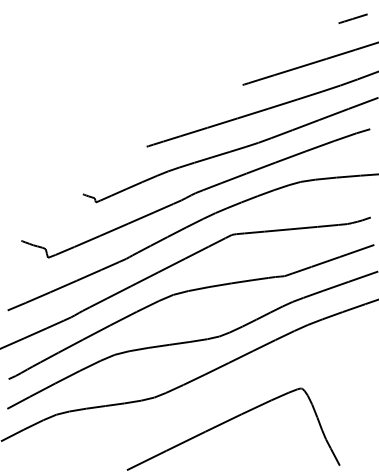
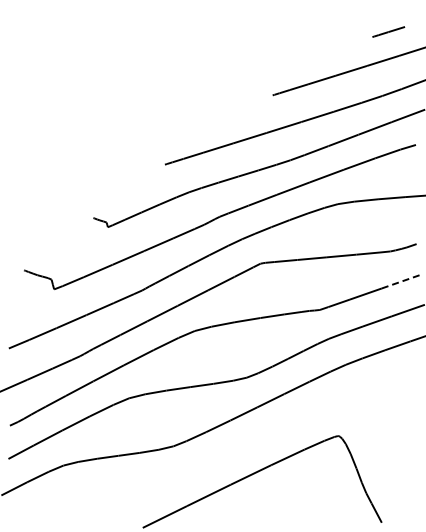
line: (352, 18) -> (388, 31), moved
line: (357, 250) -> (401, 281), solid -> dashed

